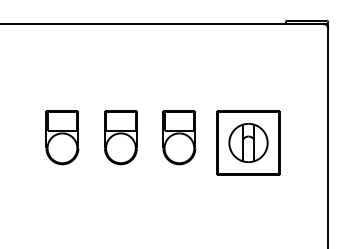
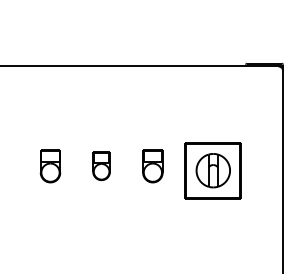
part: (62, 138) -> (50, 166), size x0.7
part: (120, 138) -> (101, 166), size x0.6
part: (179, 138) -> (152, 166), size x0.7

